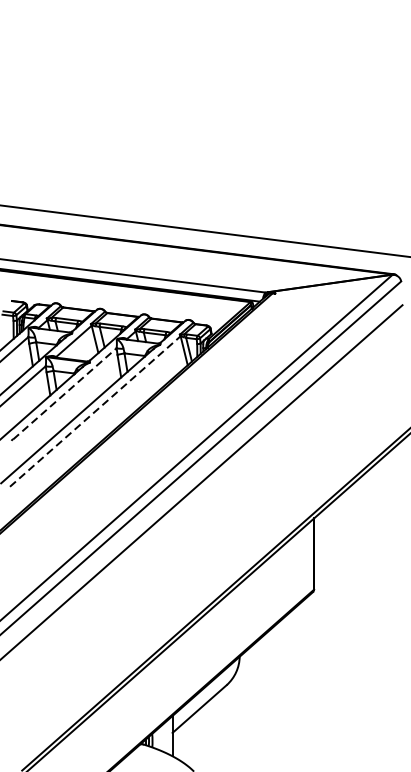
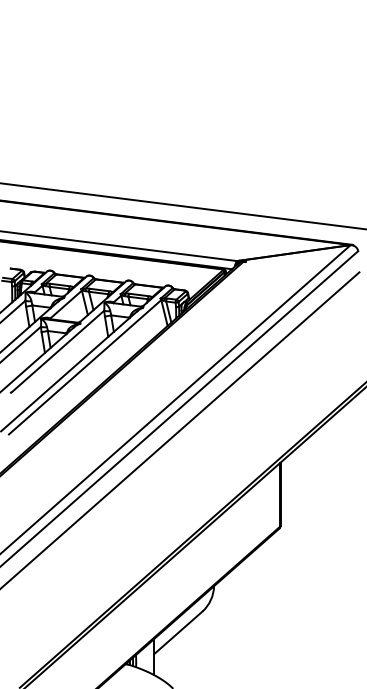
line: (64, 393) -> (57, 351), dashed -> solid
line: (95, 411) -> (85, 367), dashed -> solid

